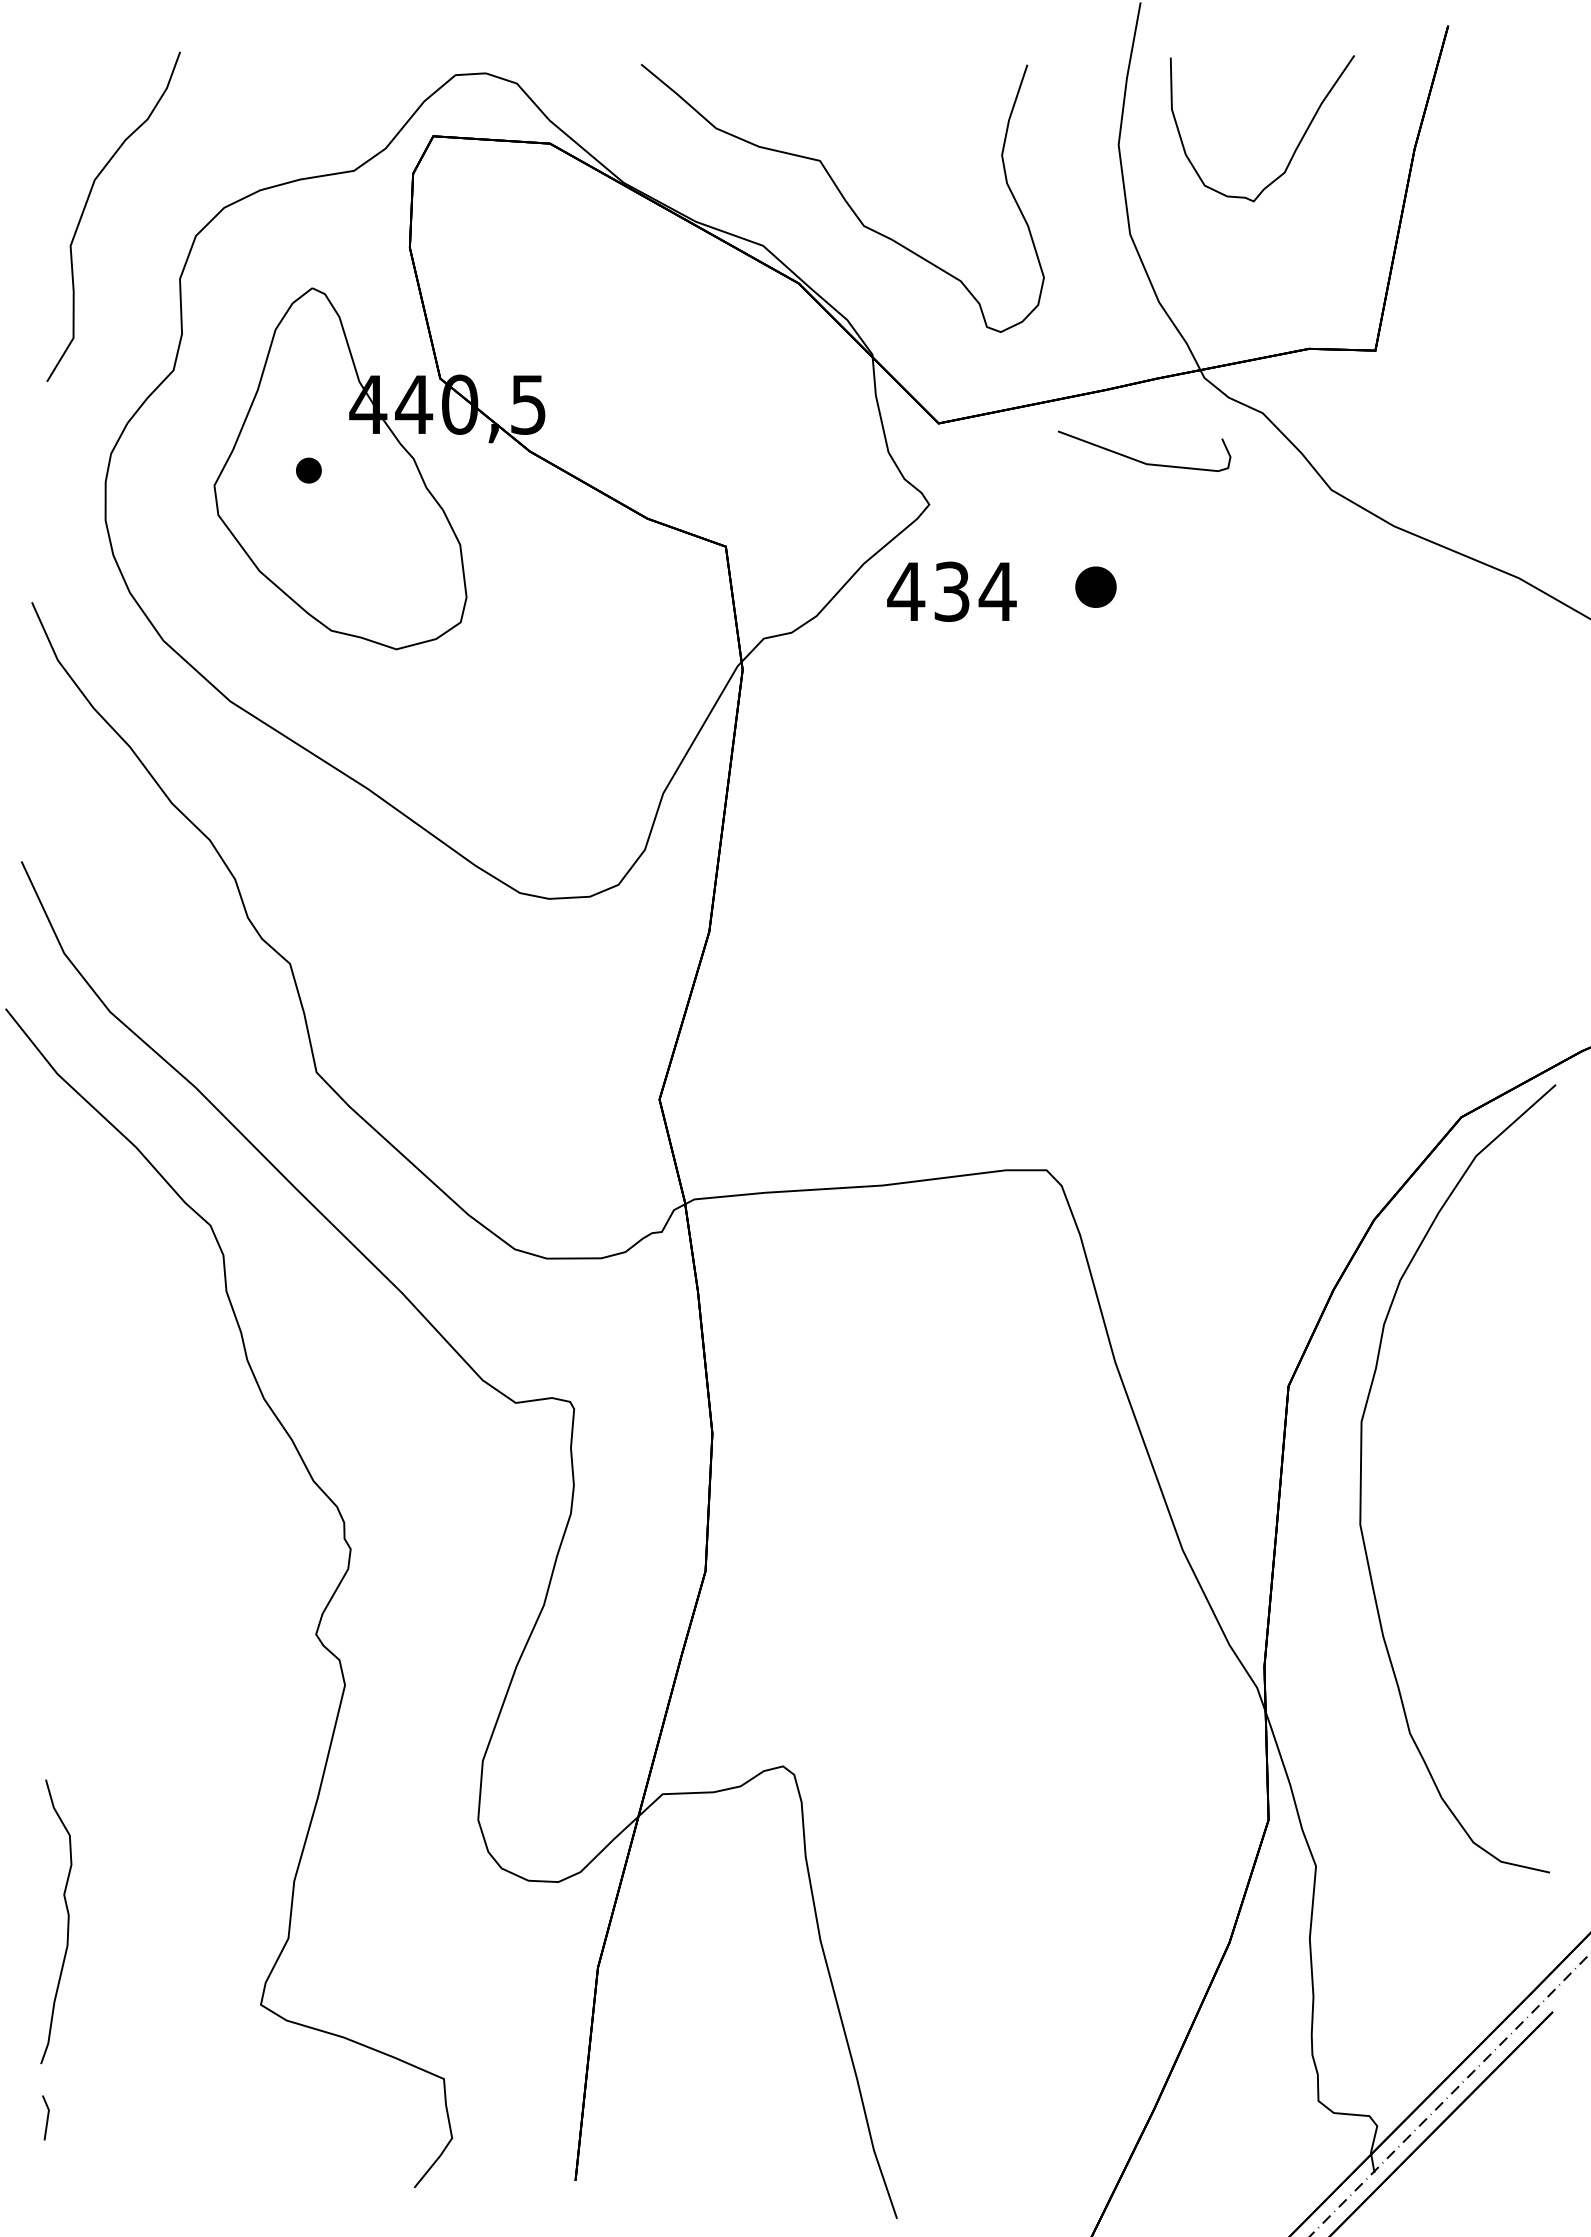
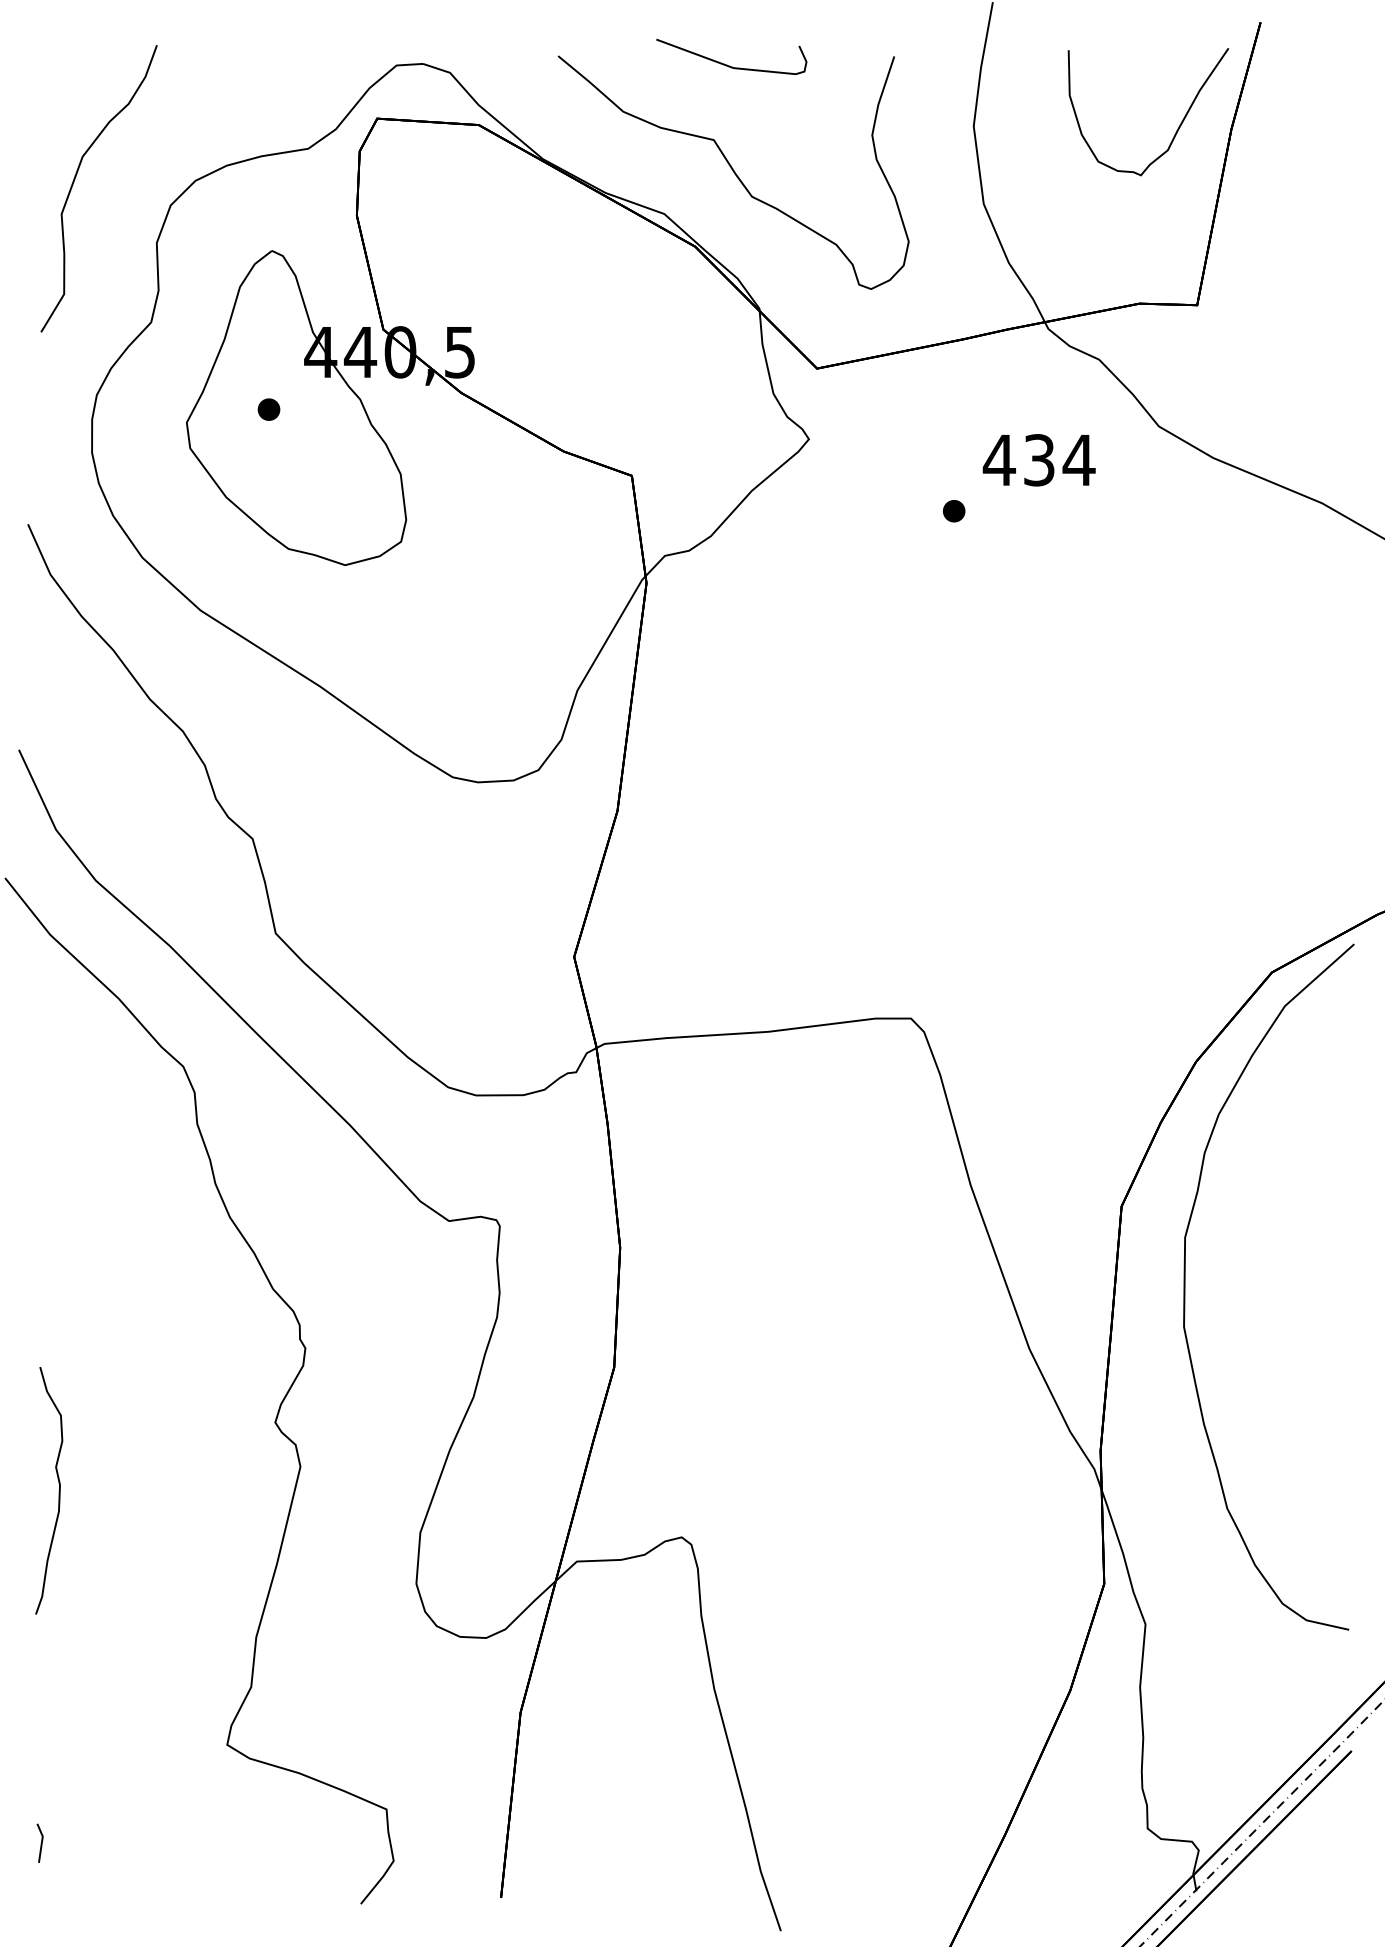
curve: (1296, 146) -> (1178, 127), moved
curve: (1140, 460) -> (728, 64), moved
part: (1096, 587) -> (954, 511), size x0.62
text: (951, 591) -> (1038, 460), moved
curve: (67, 1921) -> (58, 1490), moved

